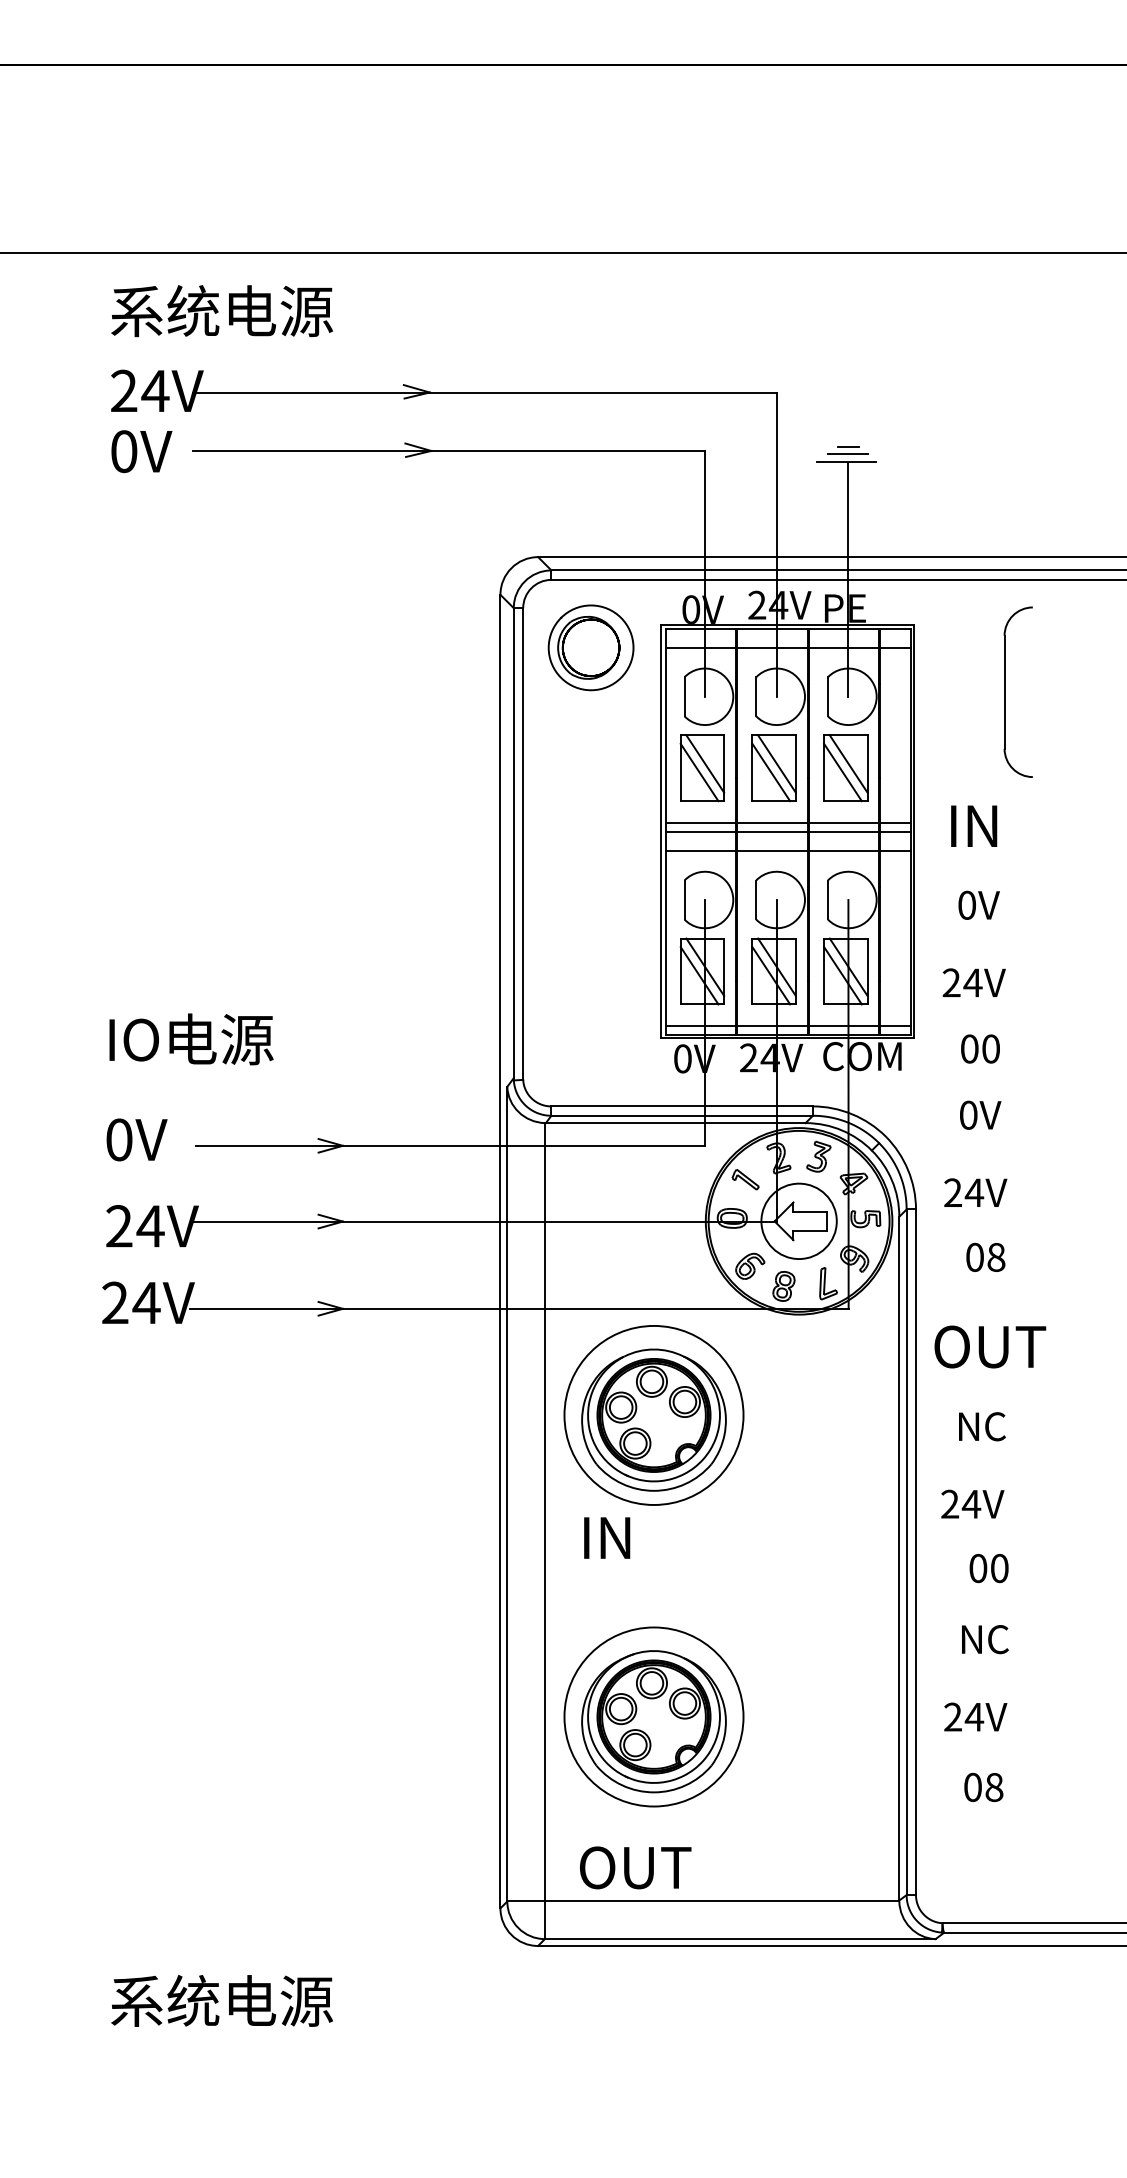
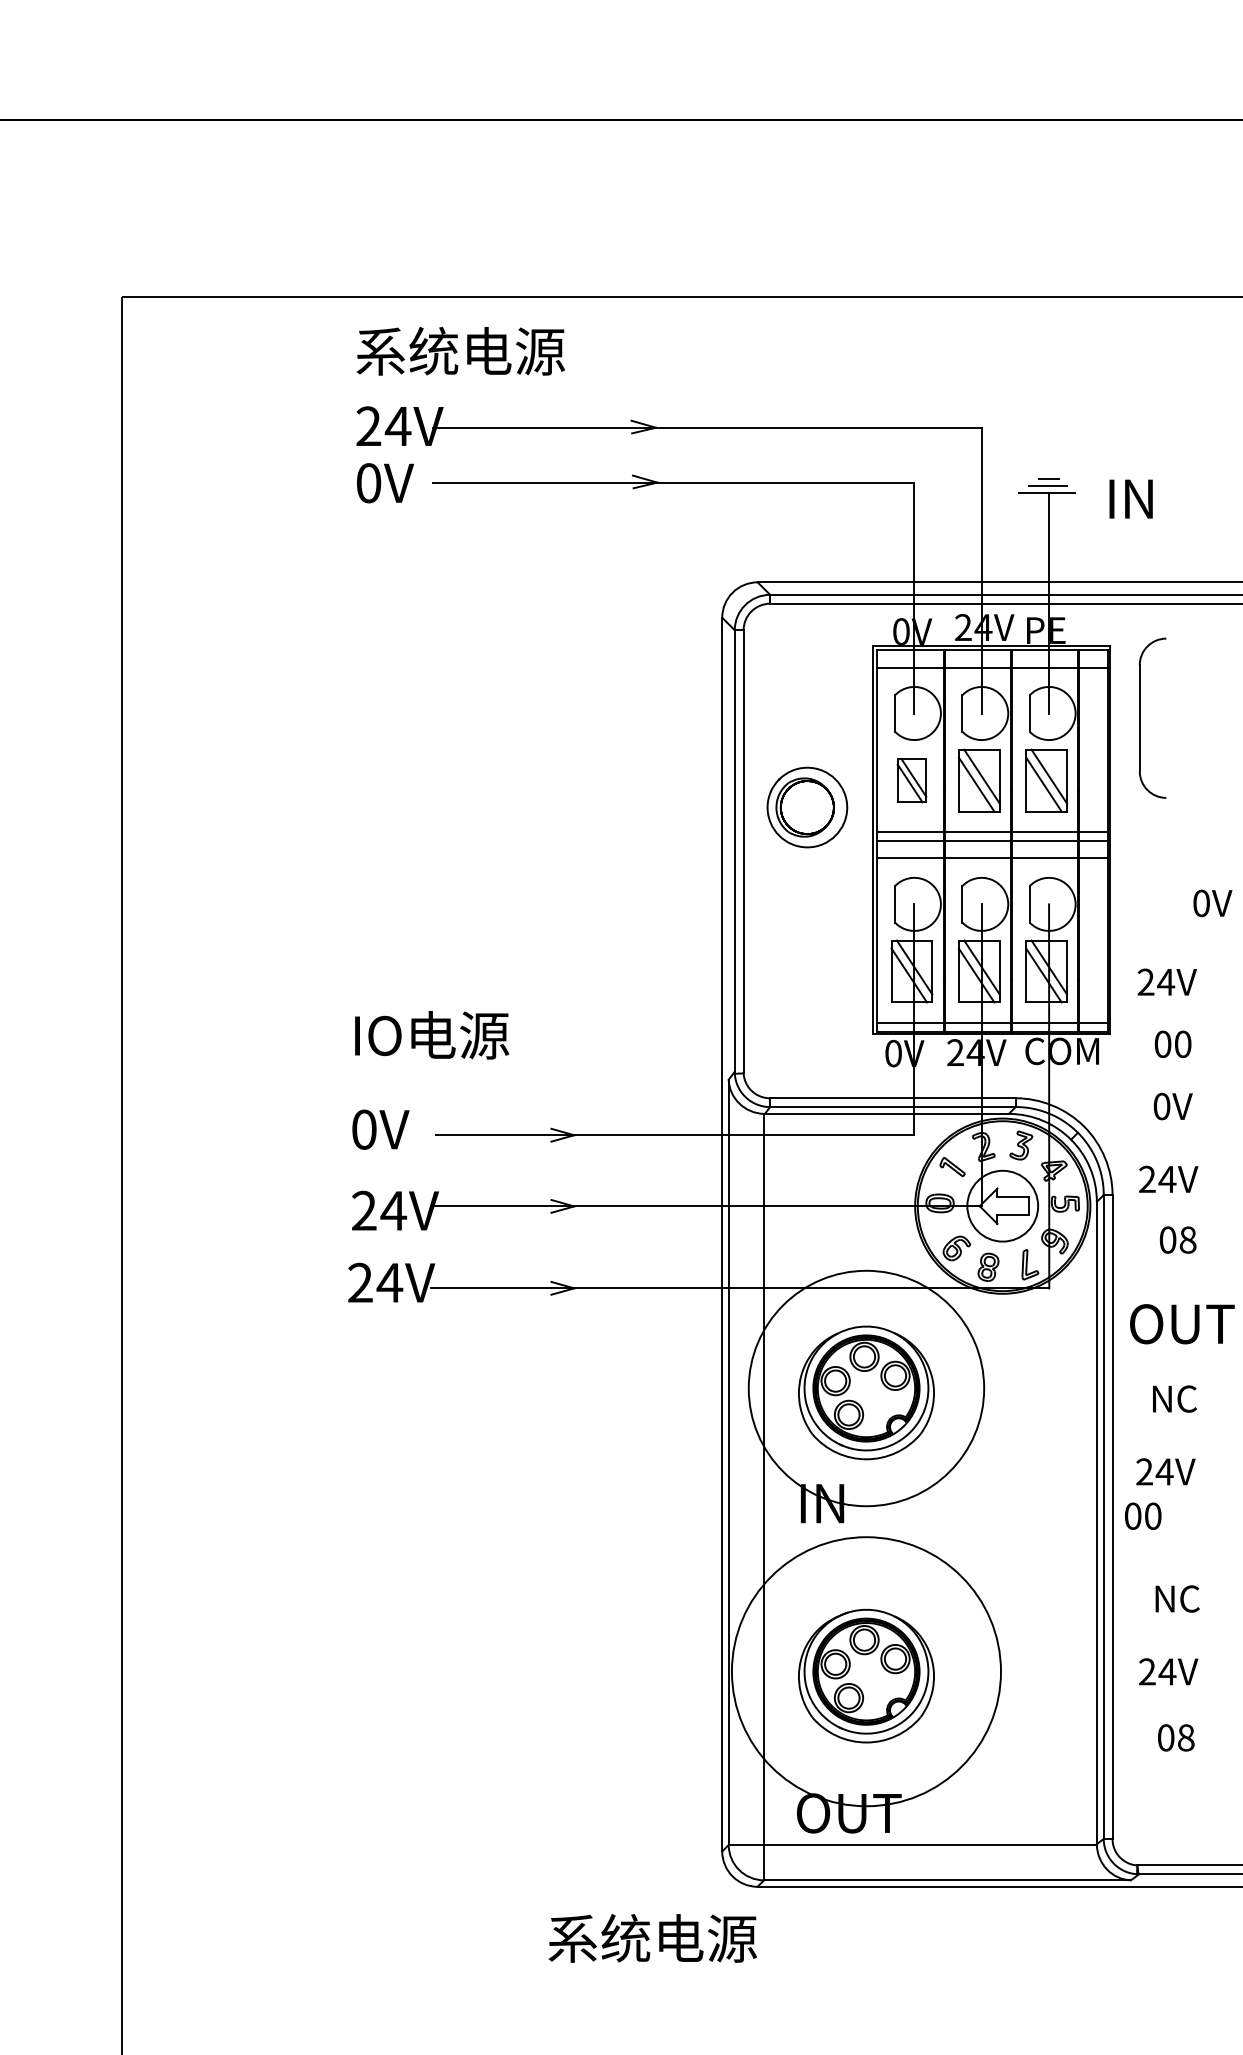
part: (591, 647) -> (807, 807), moved
part: (1005, 691) -> (1140, 717), moved
part: (701, 768) -> (911, 780), size x0.7
text: (973, 825) -> (1130, 498), moved
text: (978, 905) -> (1212, 903), moved
circle: (654, 1415) -> (866, 1388), size x1.4
text: (989, 1567) -> (1143, 1515), moved
circle: (654, 1716) -> (866, 1671), size x1.6
text: (221, 2001) -> (652, 1938), moved

